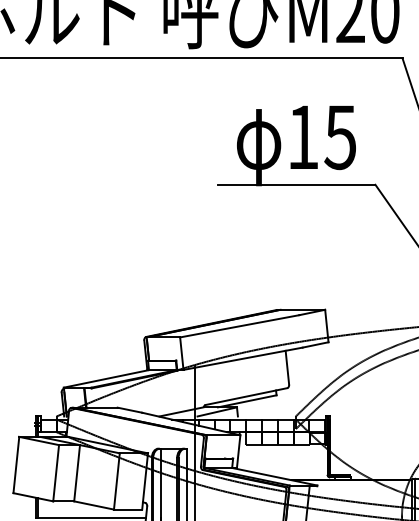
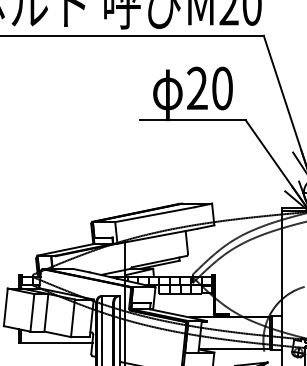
text: (321, 137) -> (209, 88), 15 -> 20

